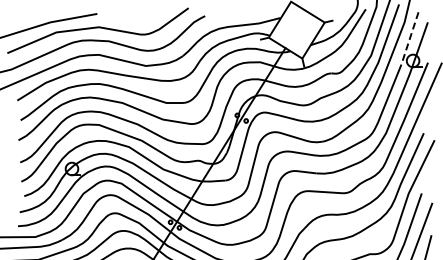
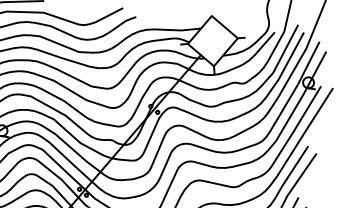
line: (409, 38) -> (308, 63), dashed -> solid

